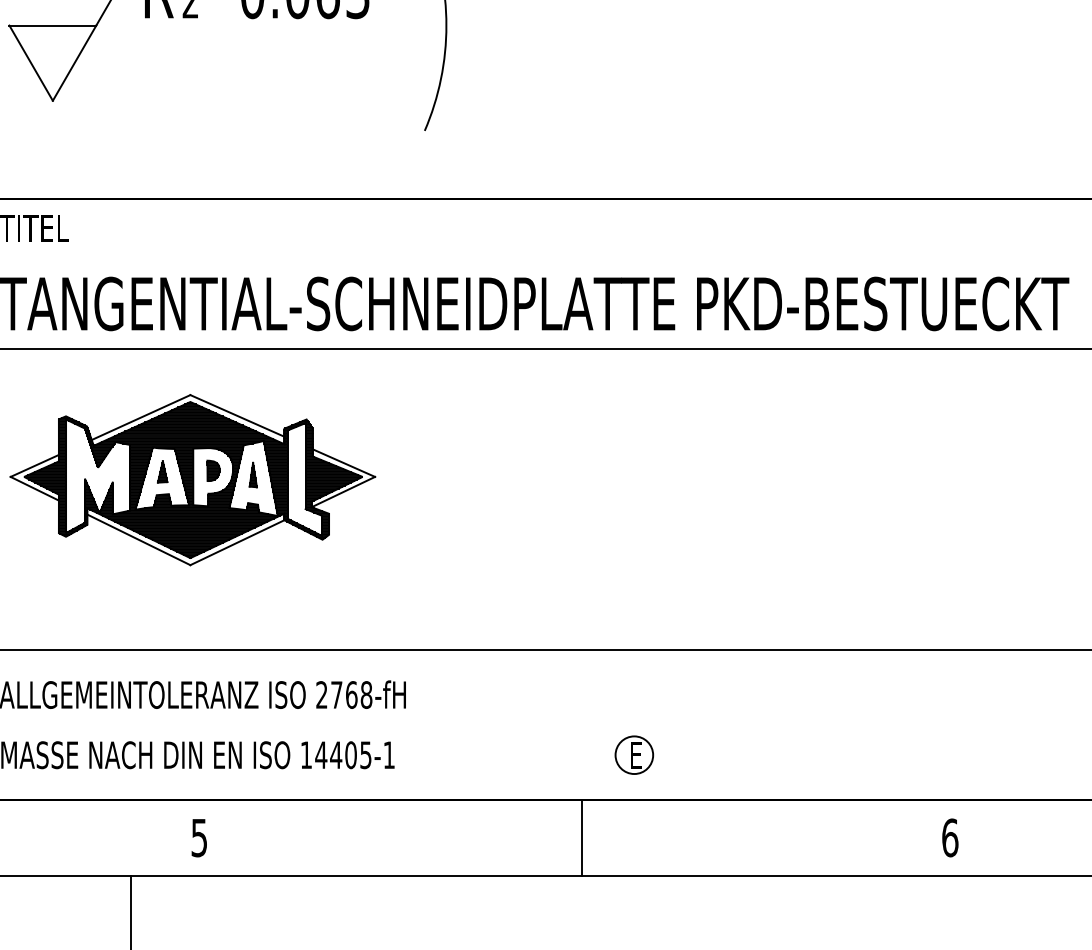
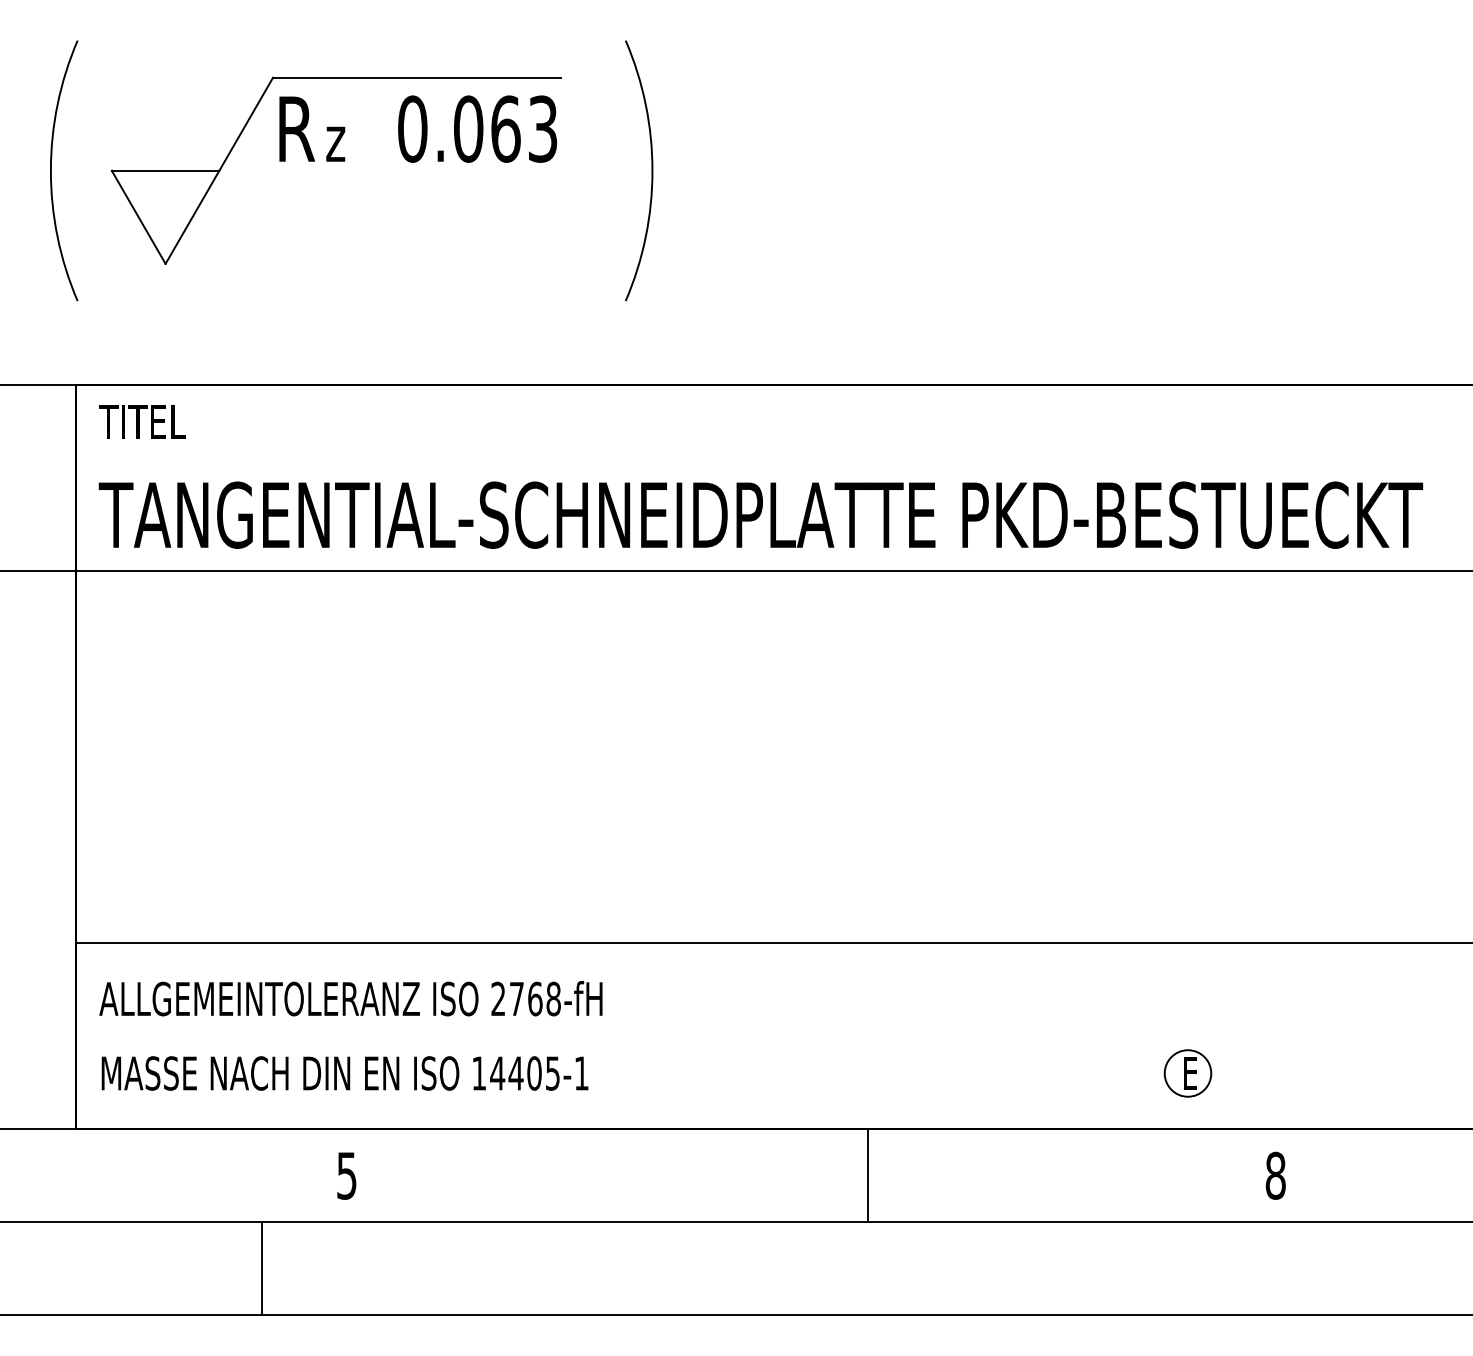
part: (192, 479) -> (338, 732), removed
part: (633, 755) -> (1187, 1073), moved
line: (582, 837) -> (867, 1175), moved
text: (950, 837) -> (1275, 1175), 6 -> 8

